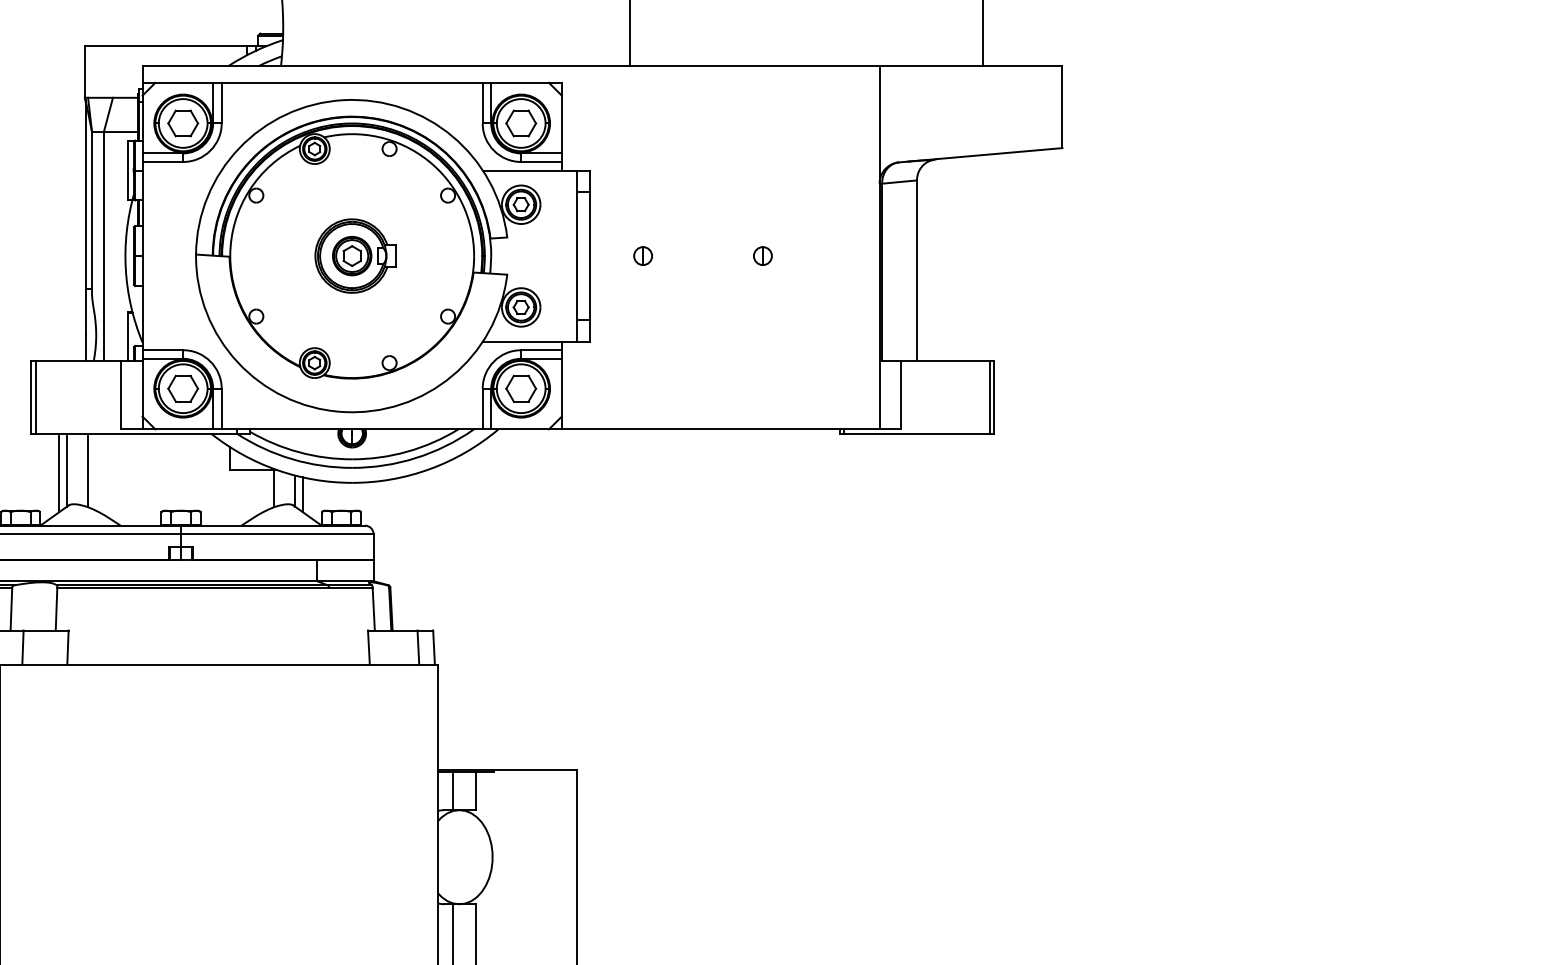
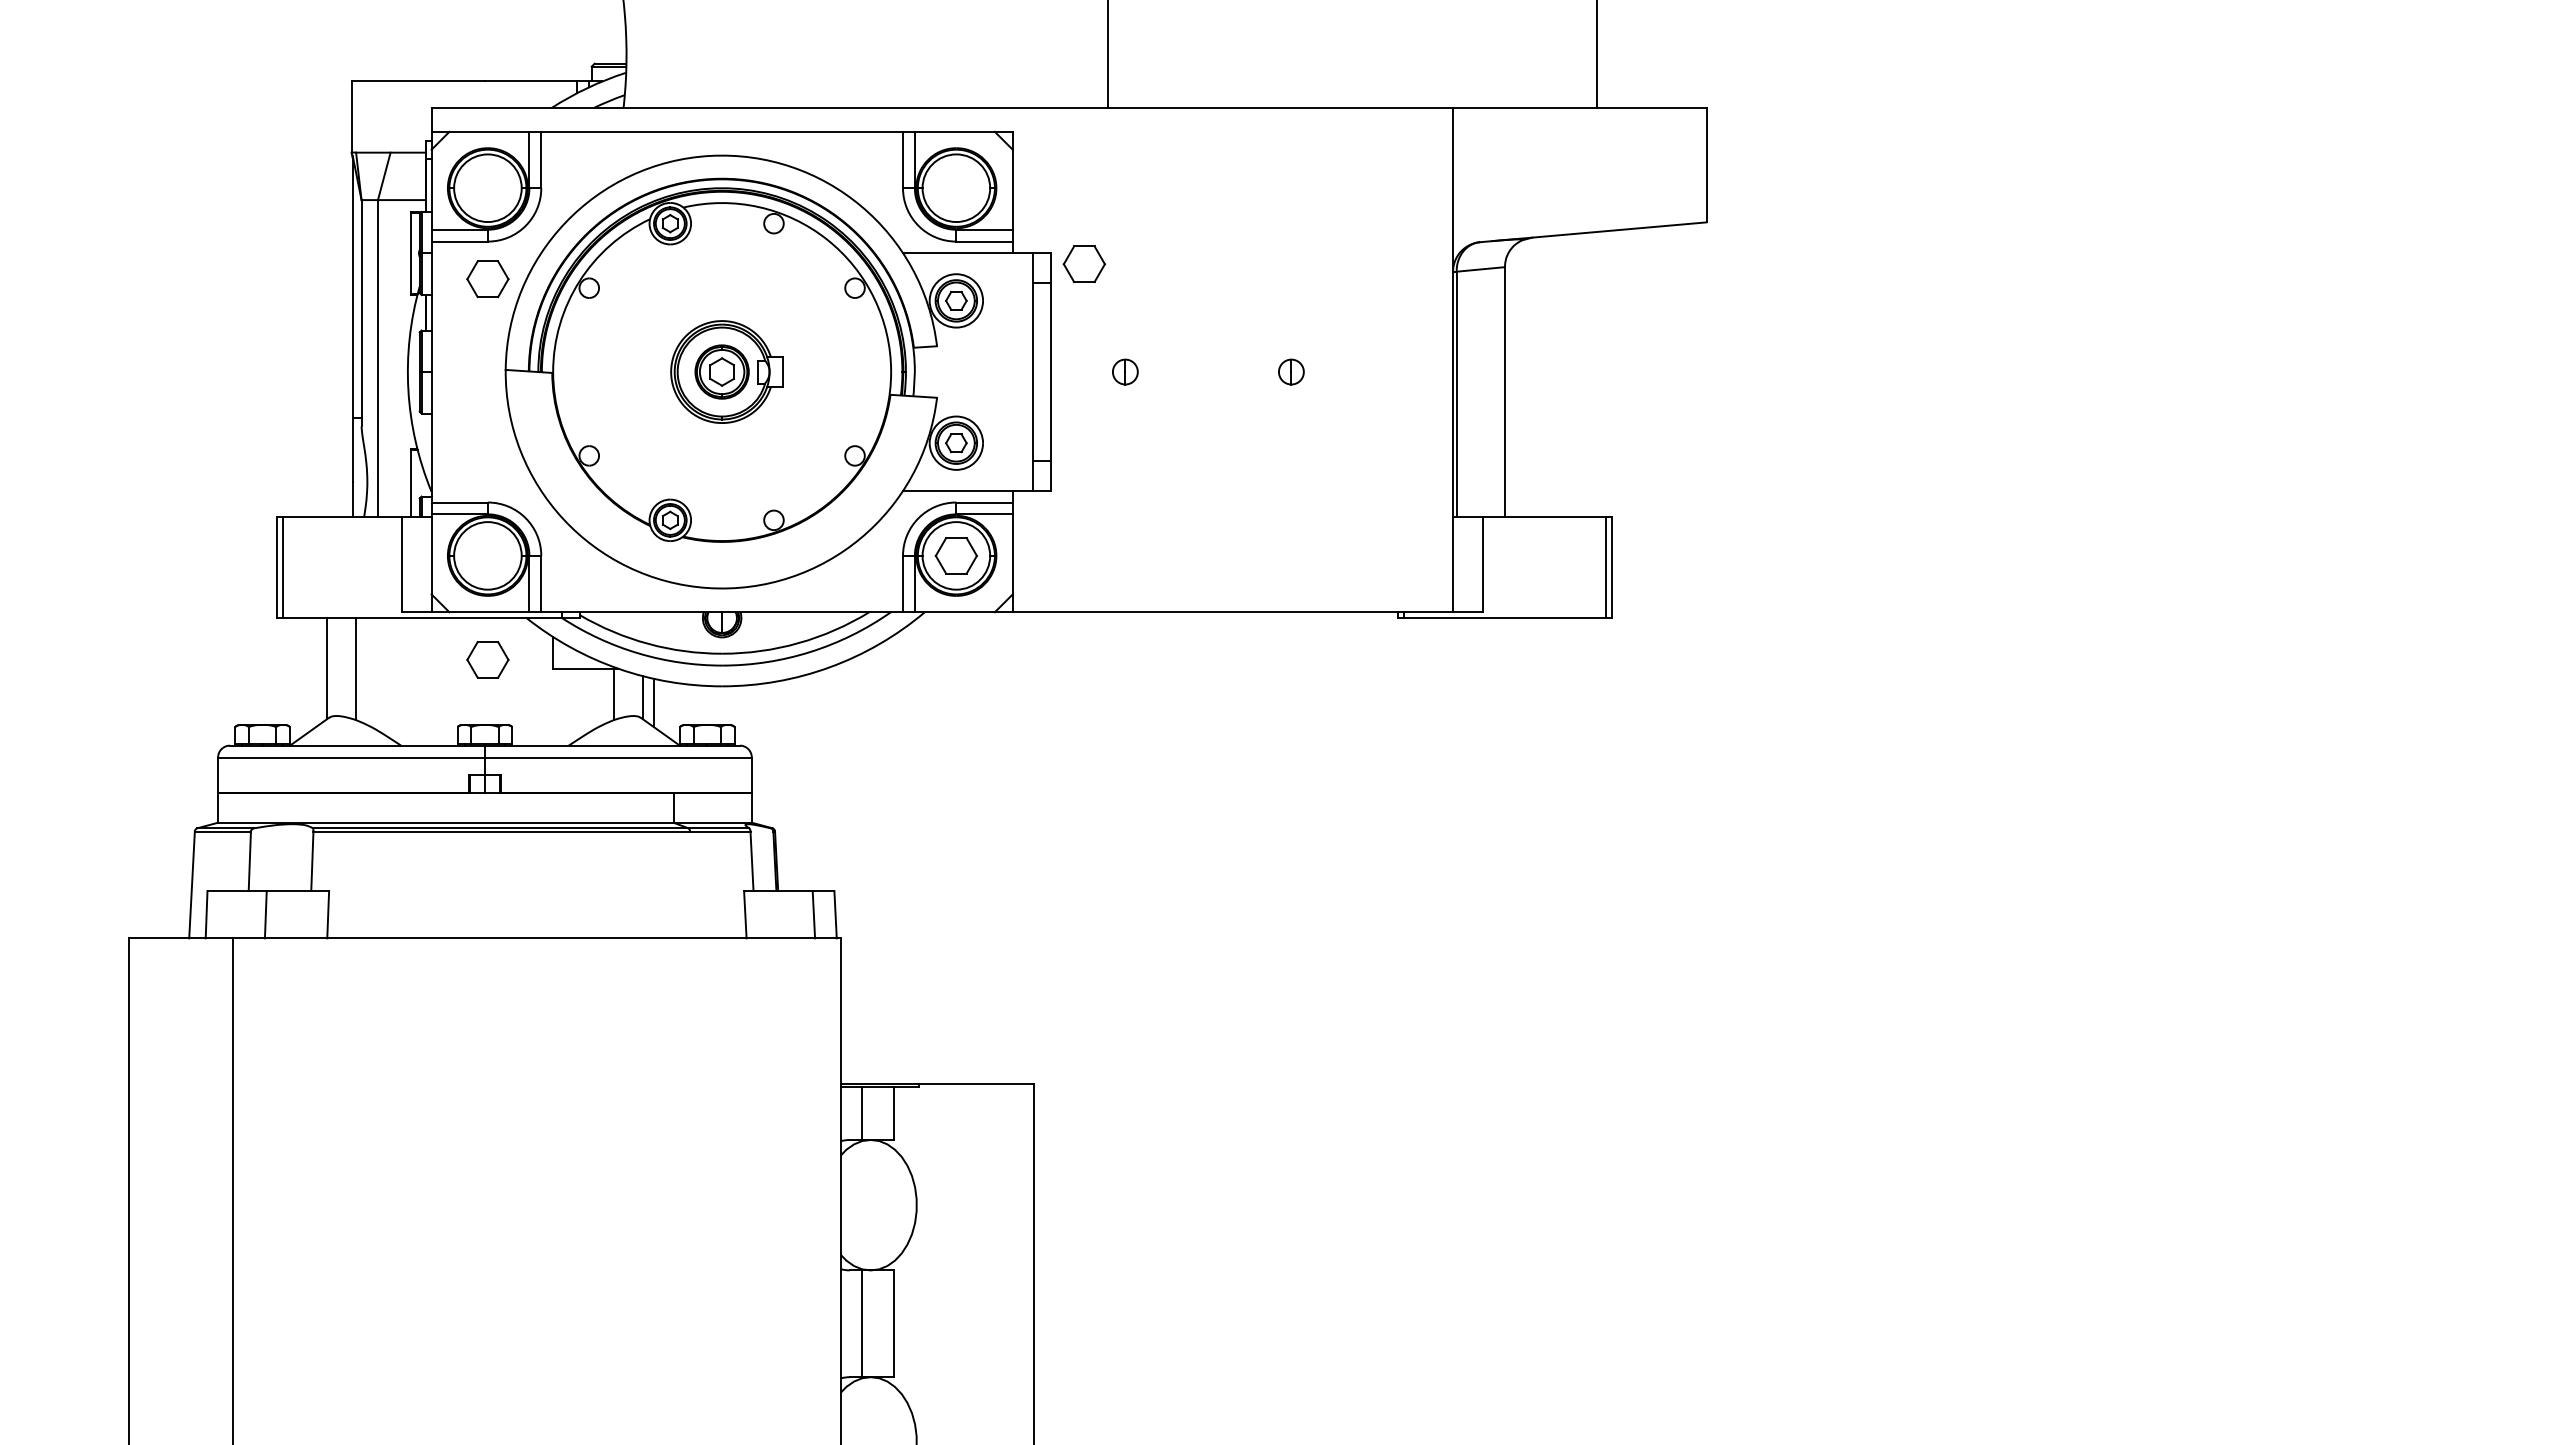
part: (520, 122) -> (1083, 263), moved
part: (182, 123) -> (487, 279), moved
part: (182, 388) -> (487, 659), moved
line: (58, 472) -> (315, 672), removed

